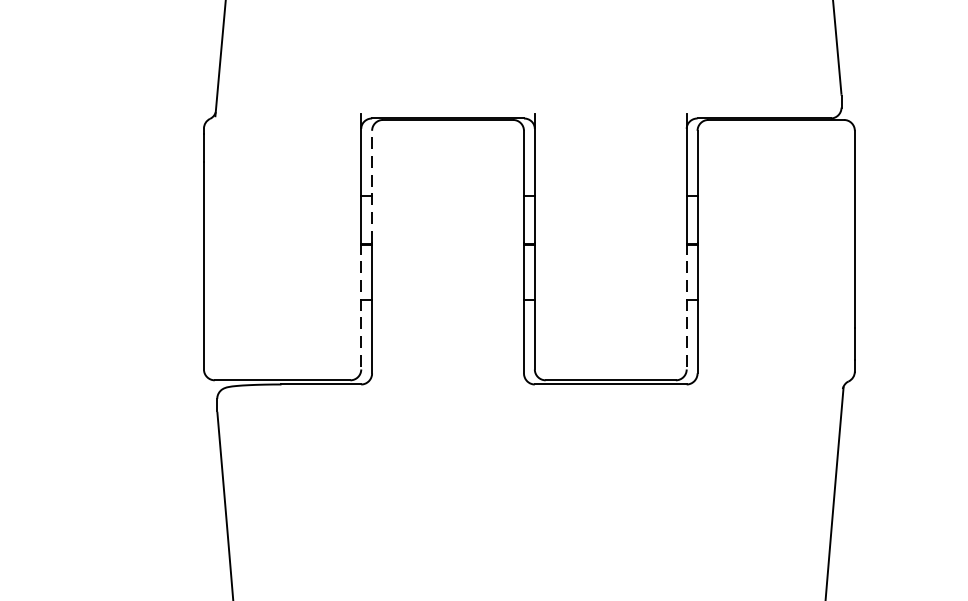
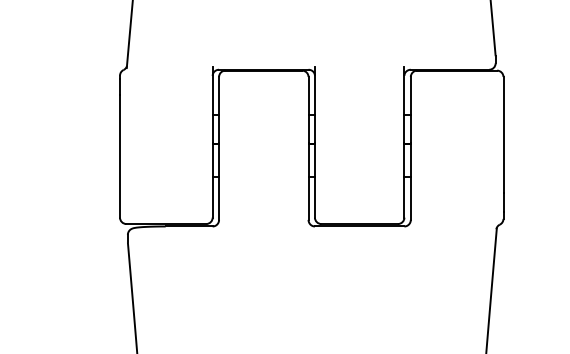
line: (372, 185) -> (219, 109), dashed -> solid
line: (360, 306) -> (212, 180), dashed -> solid
line: (686, 306) -> (404, 180), dashed -> solid

